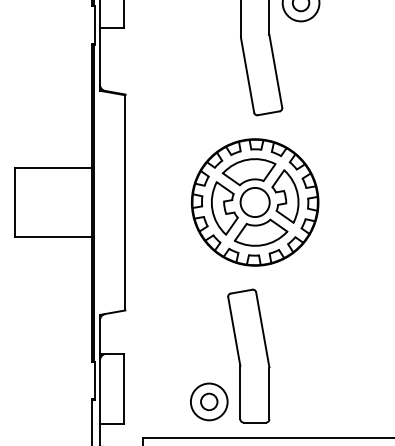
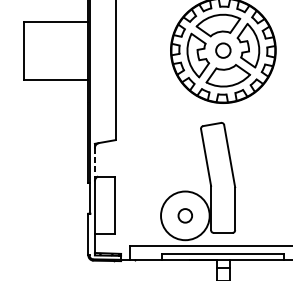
circle: (254, 202) -> (222, 50), size x0.6
line: (100, 337) -> (95, 162), solid -> dashed
circle: (208, 401) -> (184, 215), size x1.6

